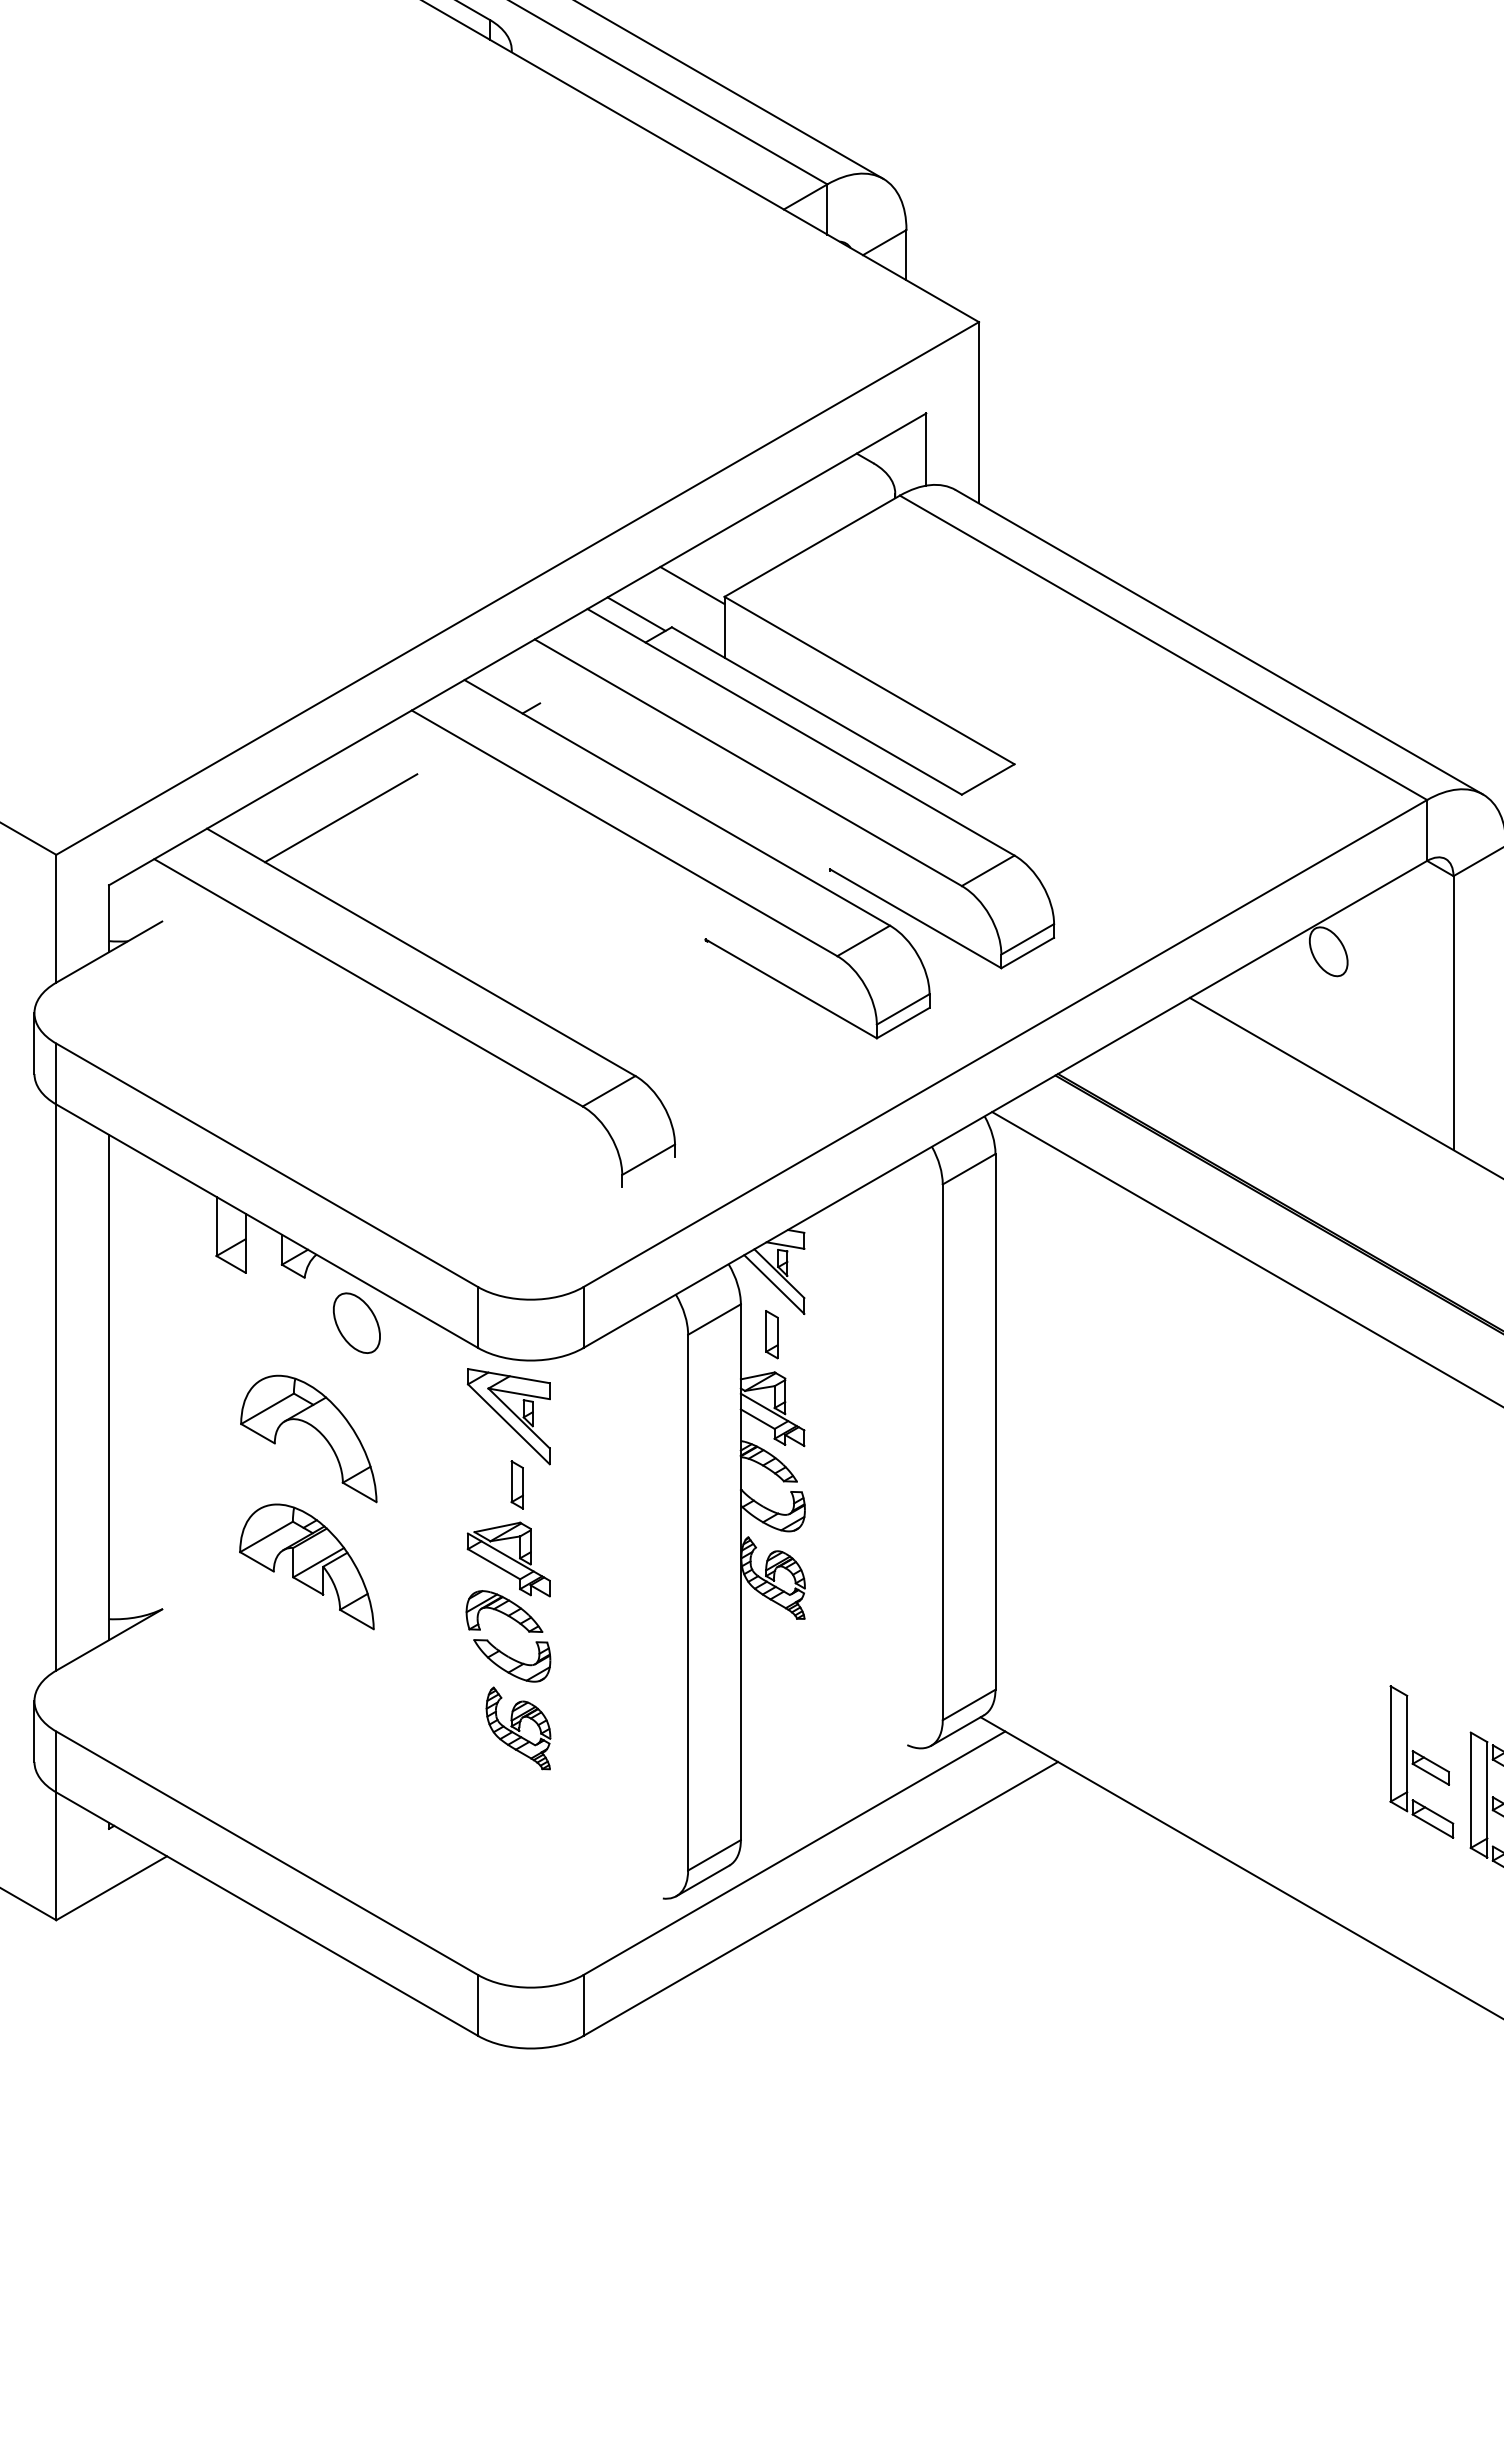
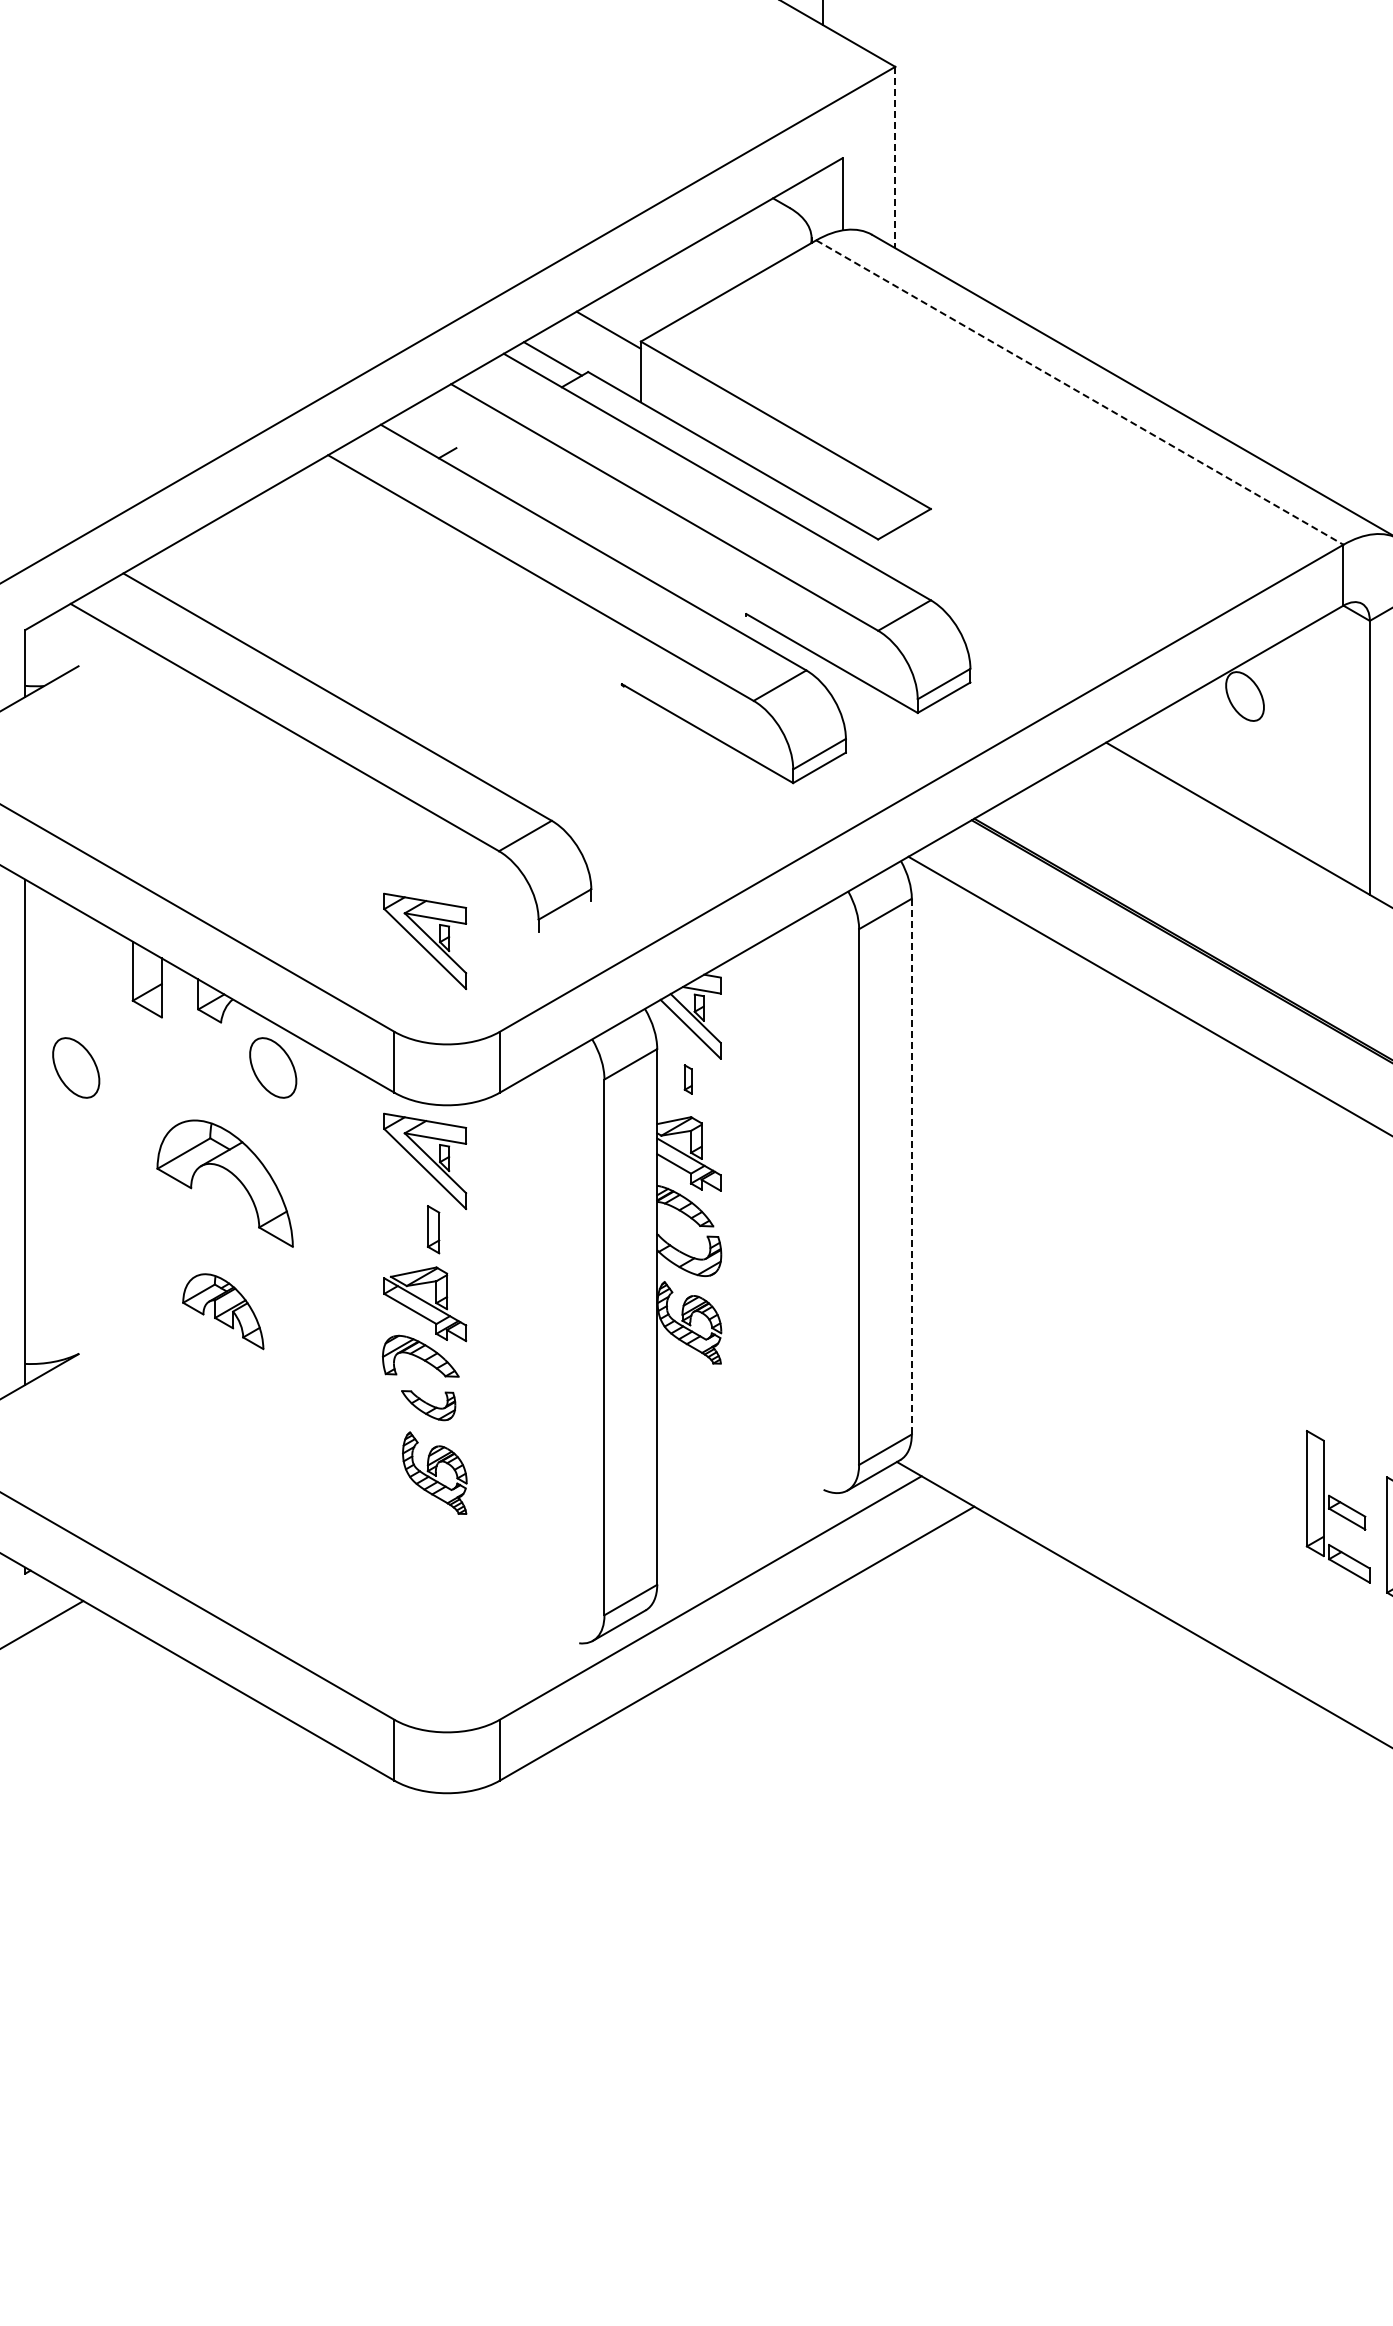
line: (978, 412) -> (894, 157), solid -> dashed
line: (1163, 648) -> (1079, 393), solid -> dashed
line: (341, 818) -> (257, 563), removed
part: (508, 1196) -> (424, 941), added
part: (159, 1322) -> (75, 1067), added
part: (771, 1334) -> (687, 1079), size x0.6
line: (995, 1421) -> (911, 1166), solid -> dashed
part: (306, 1566) -> (222, 1311), size x0.6
part: (512, 1660) -> (428, 1405), size x0.7

